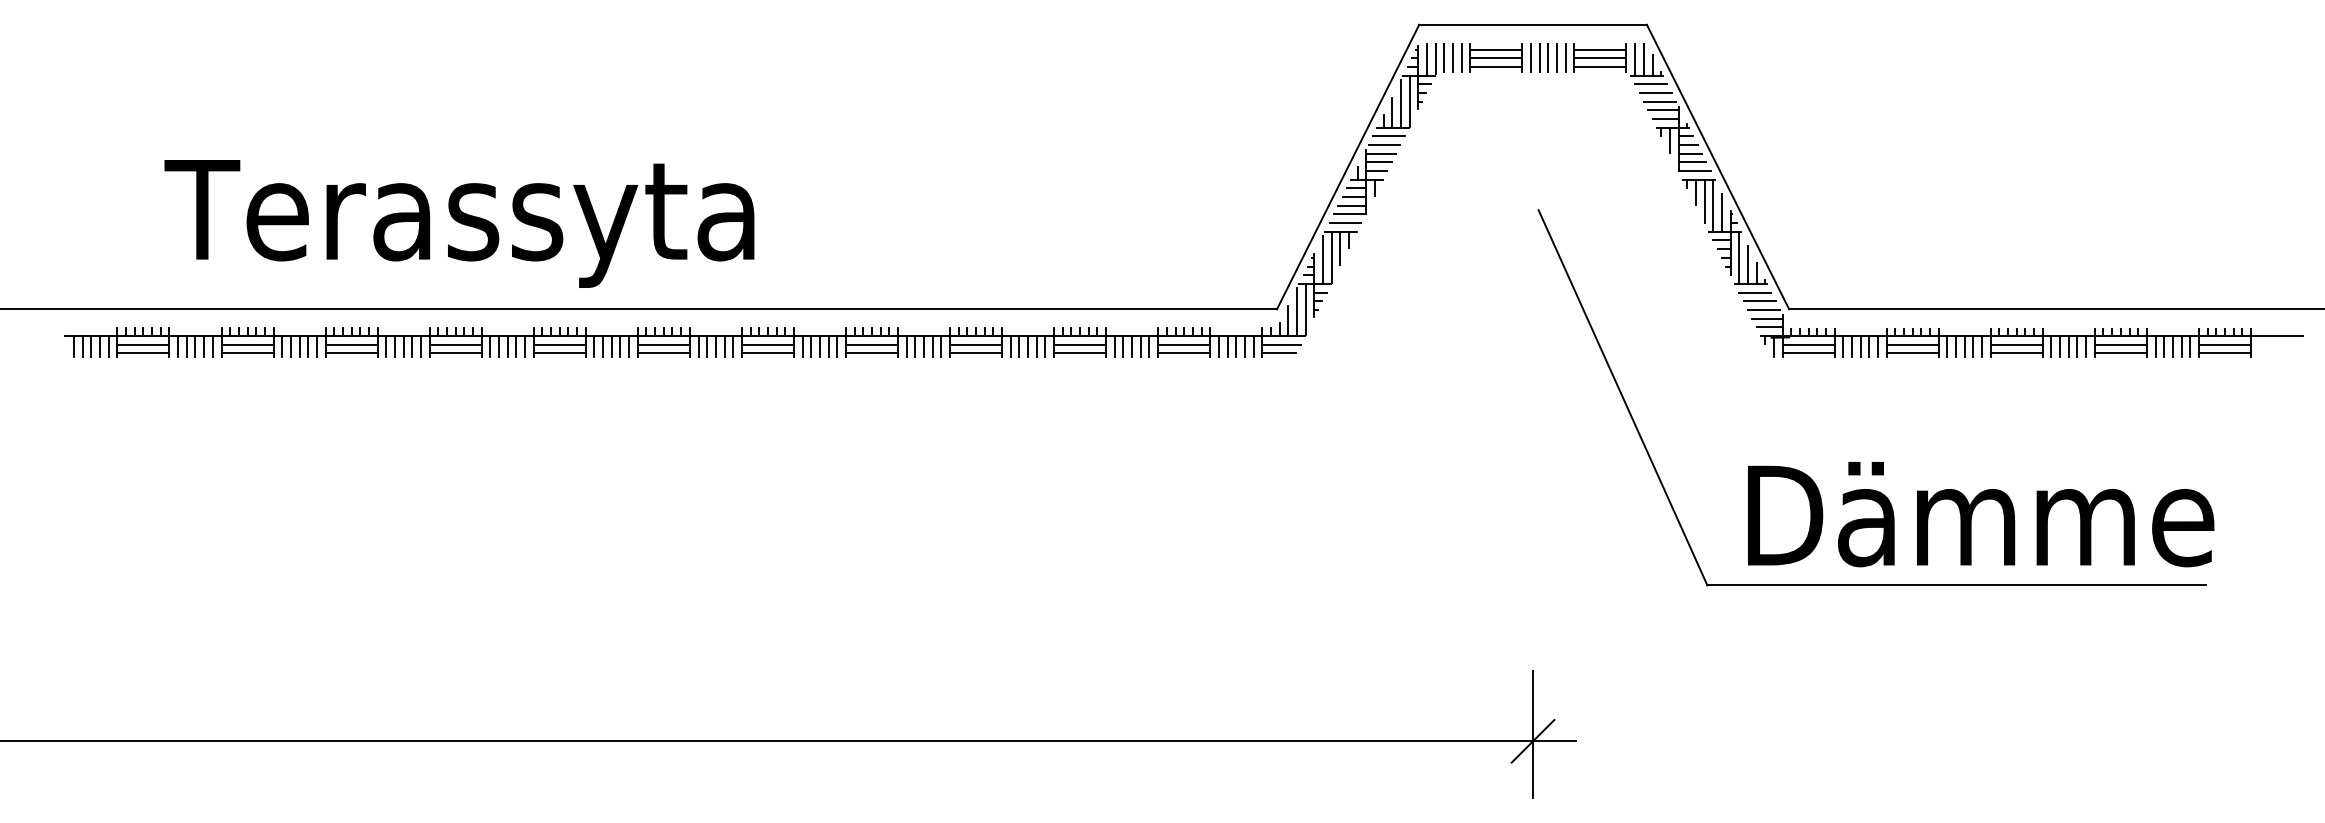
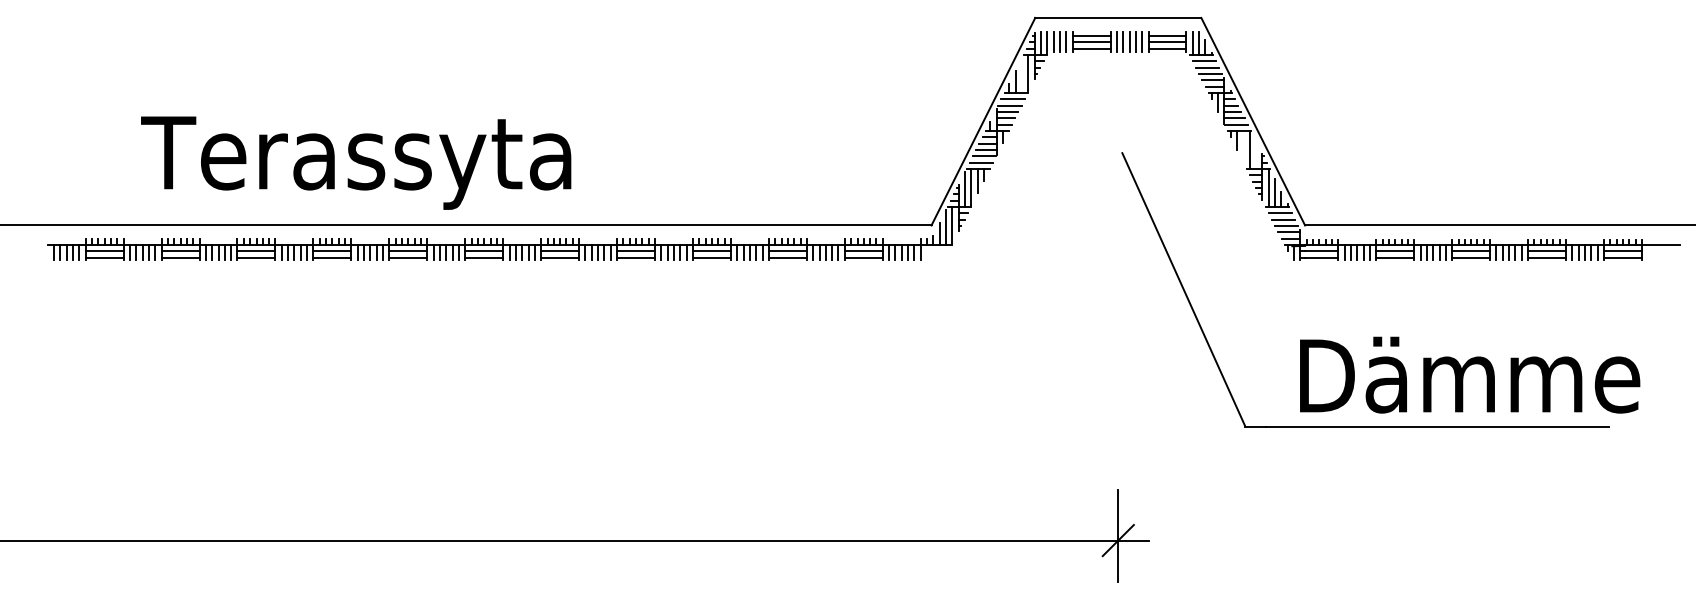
line: (1400, 103) -> (1021, 75), removed
line: (1704, 201) -> (1243, 146), removed
line: (1722, 212) -> (1256, 154), removed
text: (459, 223) -> (356, 162), moved
line: (1281, 345) -> (934, 251), removed
line: (1278, 353) -> (932, 257), removed
text: (1981, 513) -> (1470, 374), moved

